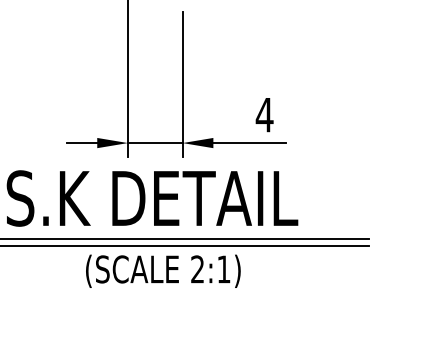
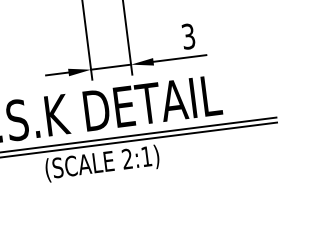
text: (264, 114) -> (188, 36), 4 -> 3
text: (163, 270) -> (102, 163), moved

